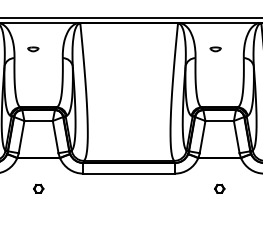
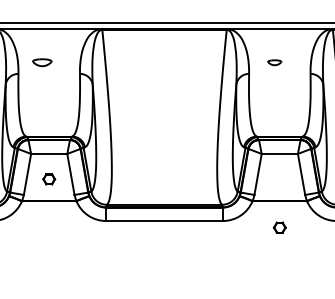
part: (33, 49) -> (42, 62), size x1.4
part: (38, 188) -> (49, 178), moved
part: (219, 188) -> (279, 227), moved

